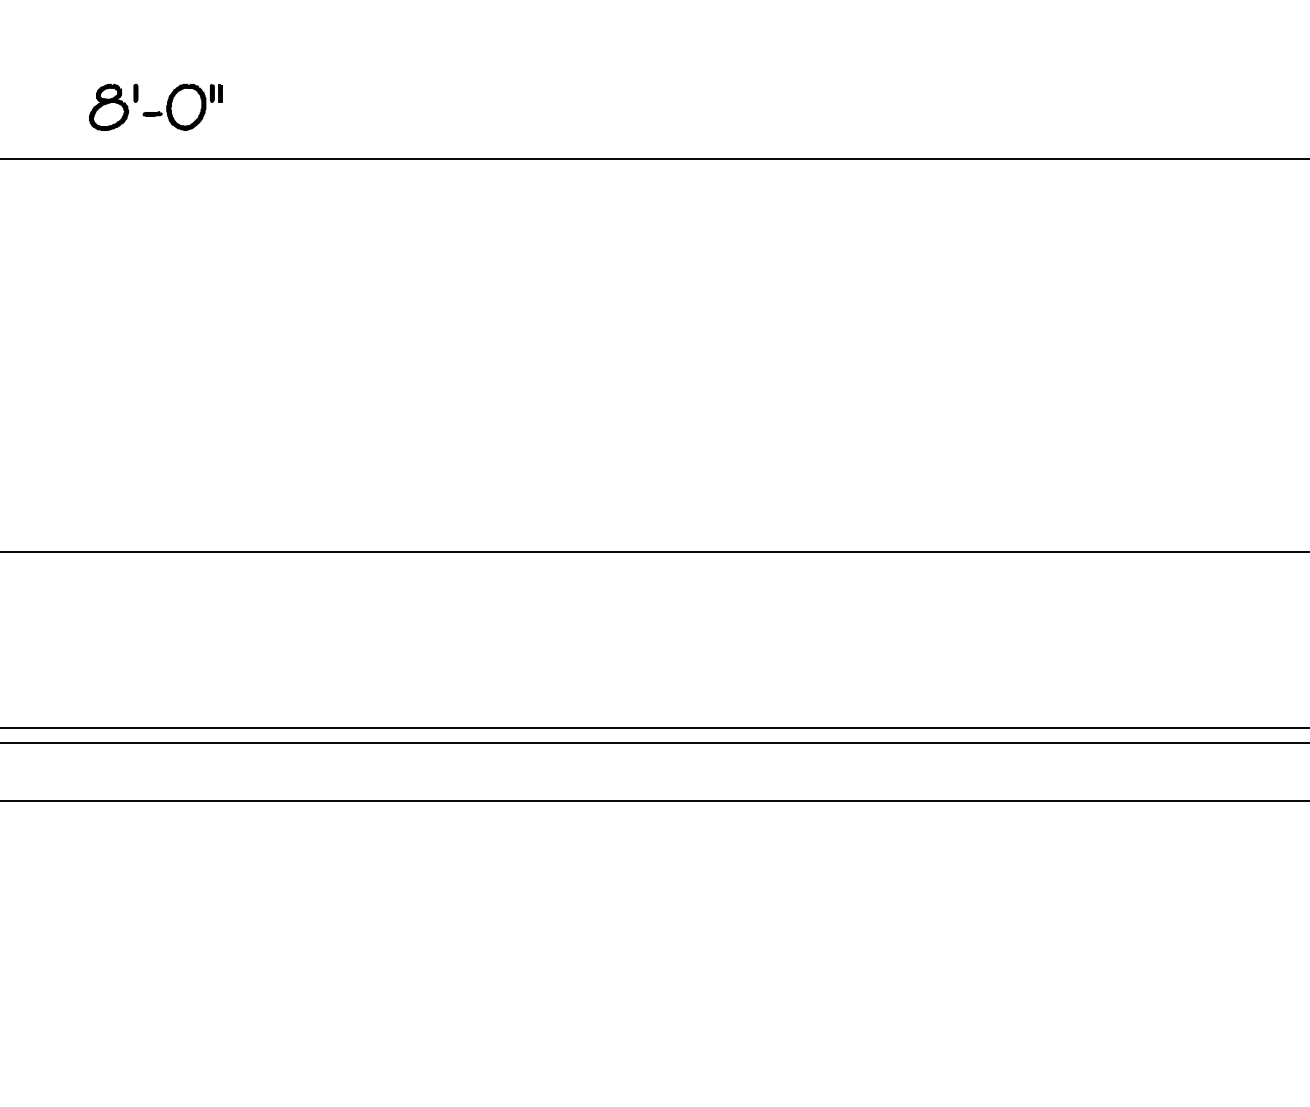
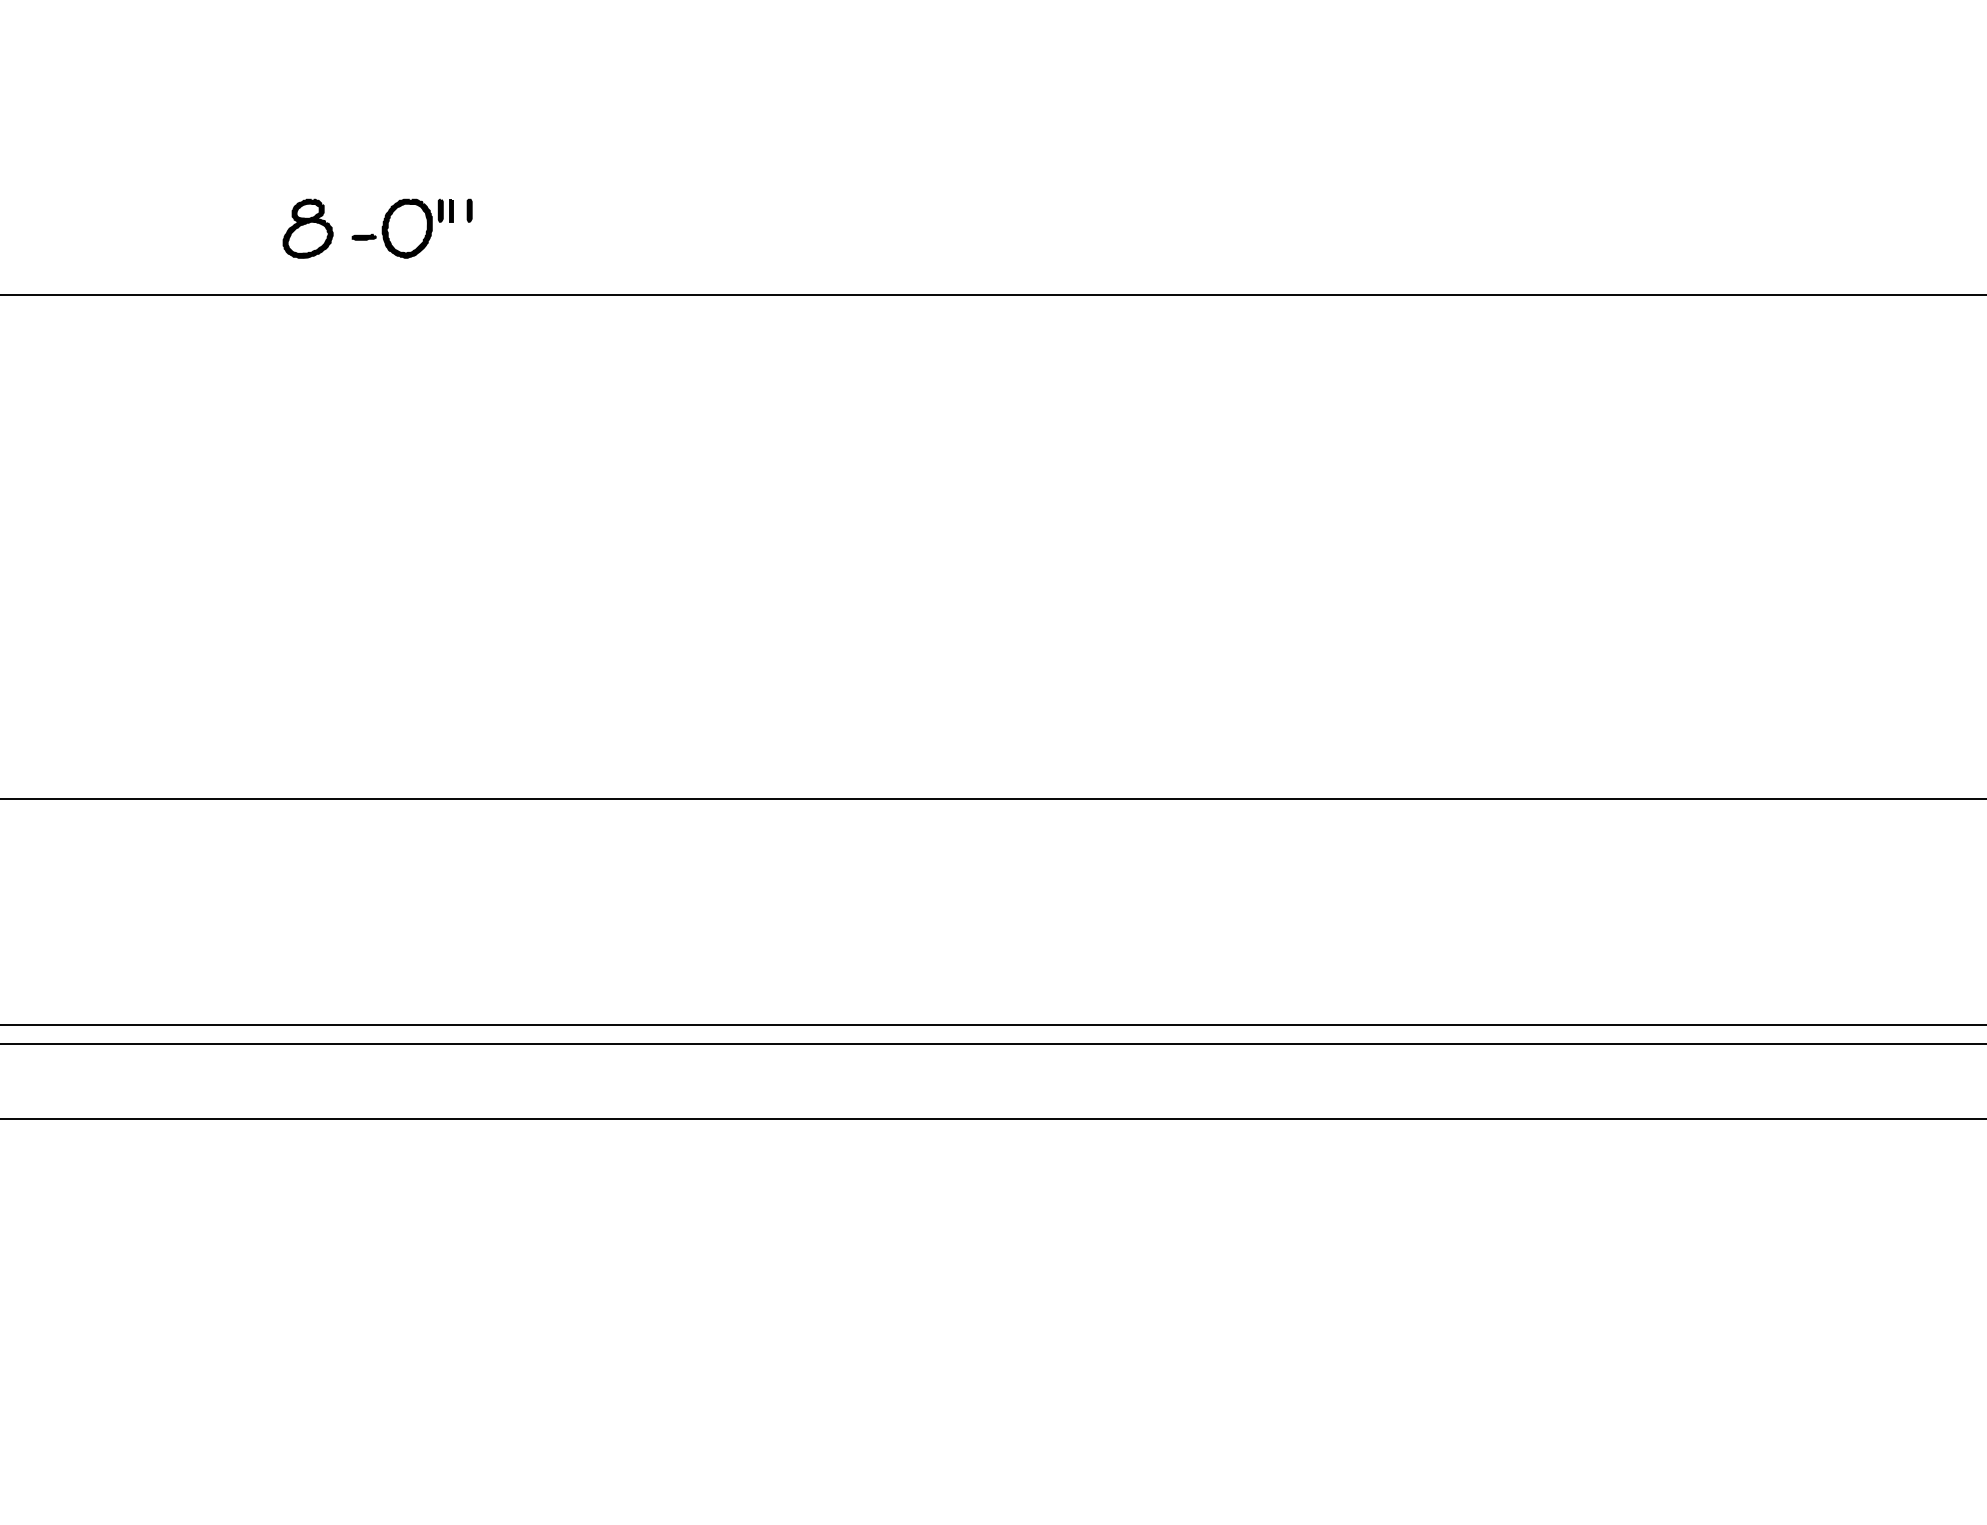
part: (135, 93) -> (469, 210), moved

